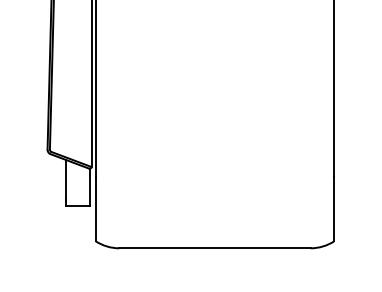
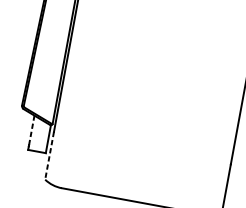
line: (66, 179) -> (32, 130), solid -> dashed
line: (95, 209) -> (49, 156), solid -> dashed

